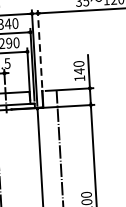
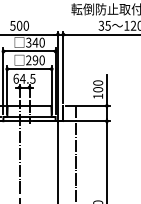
line: (40, 49) -> (63, 67), dashed -> solid
text: (79, 71) -> (98, 89), 140 -> 100

